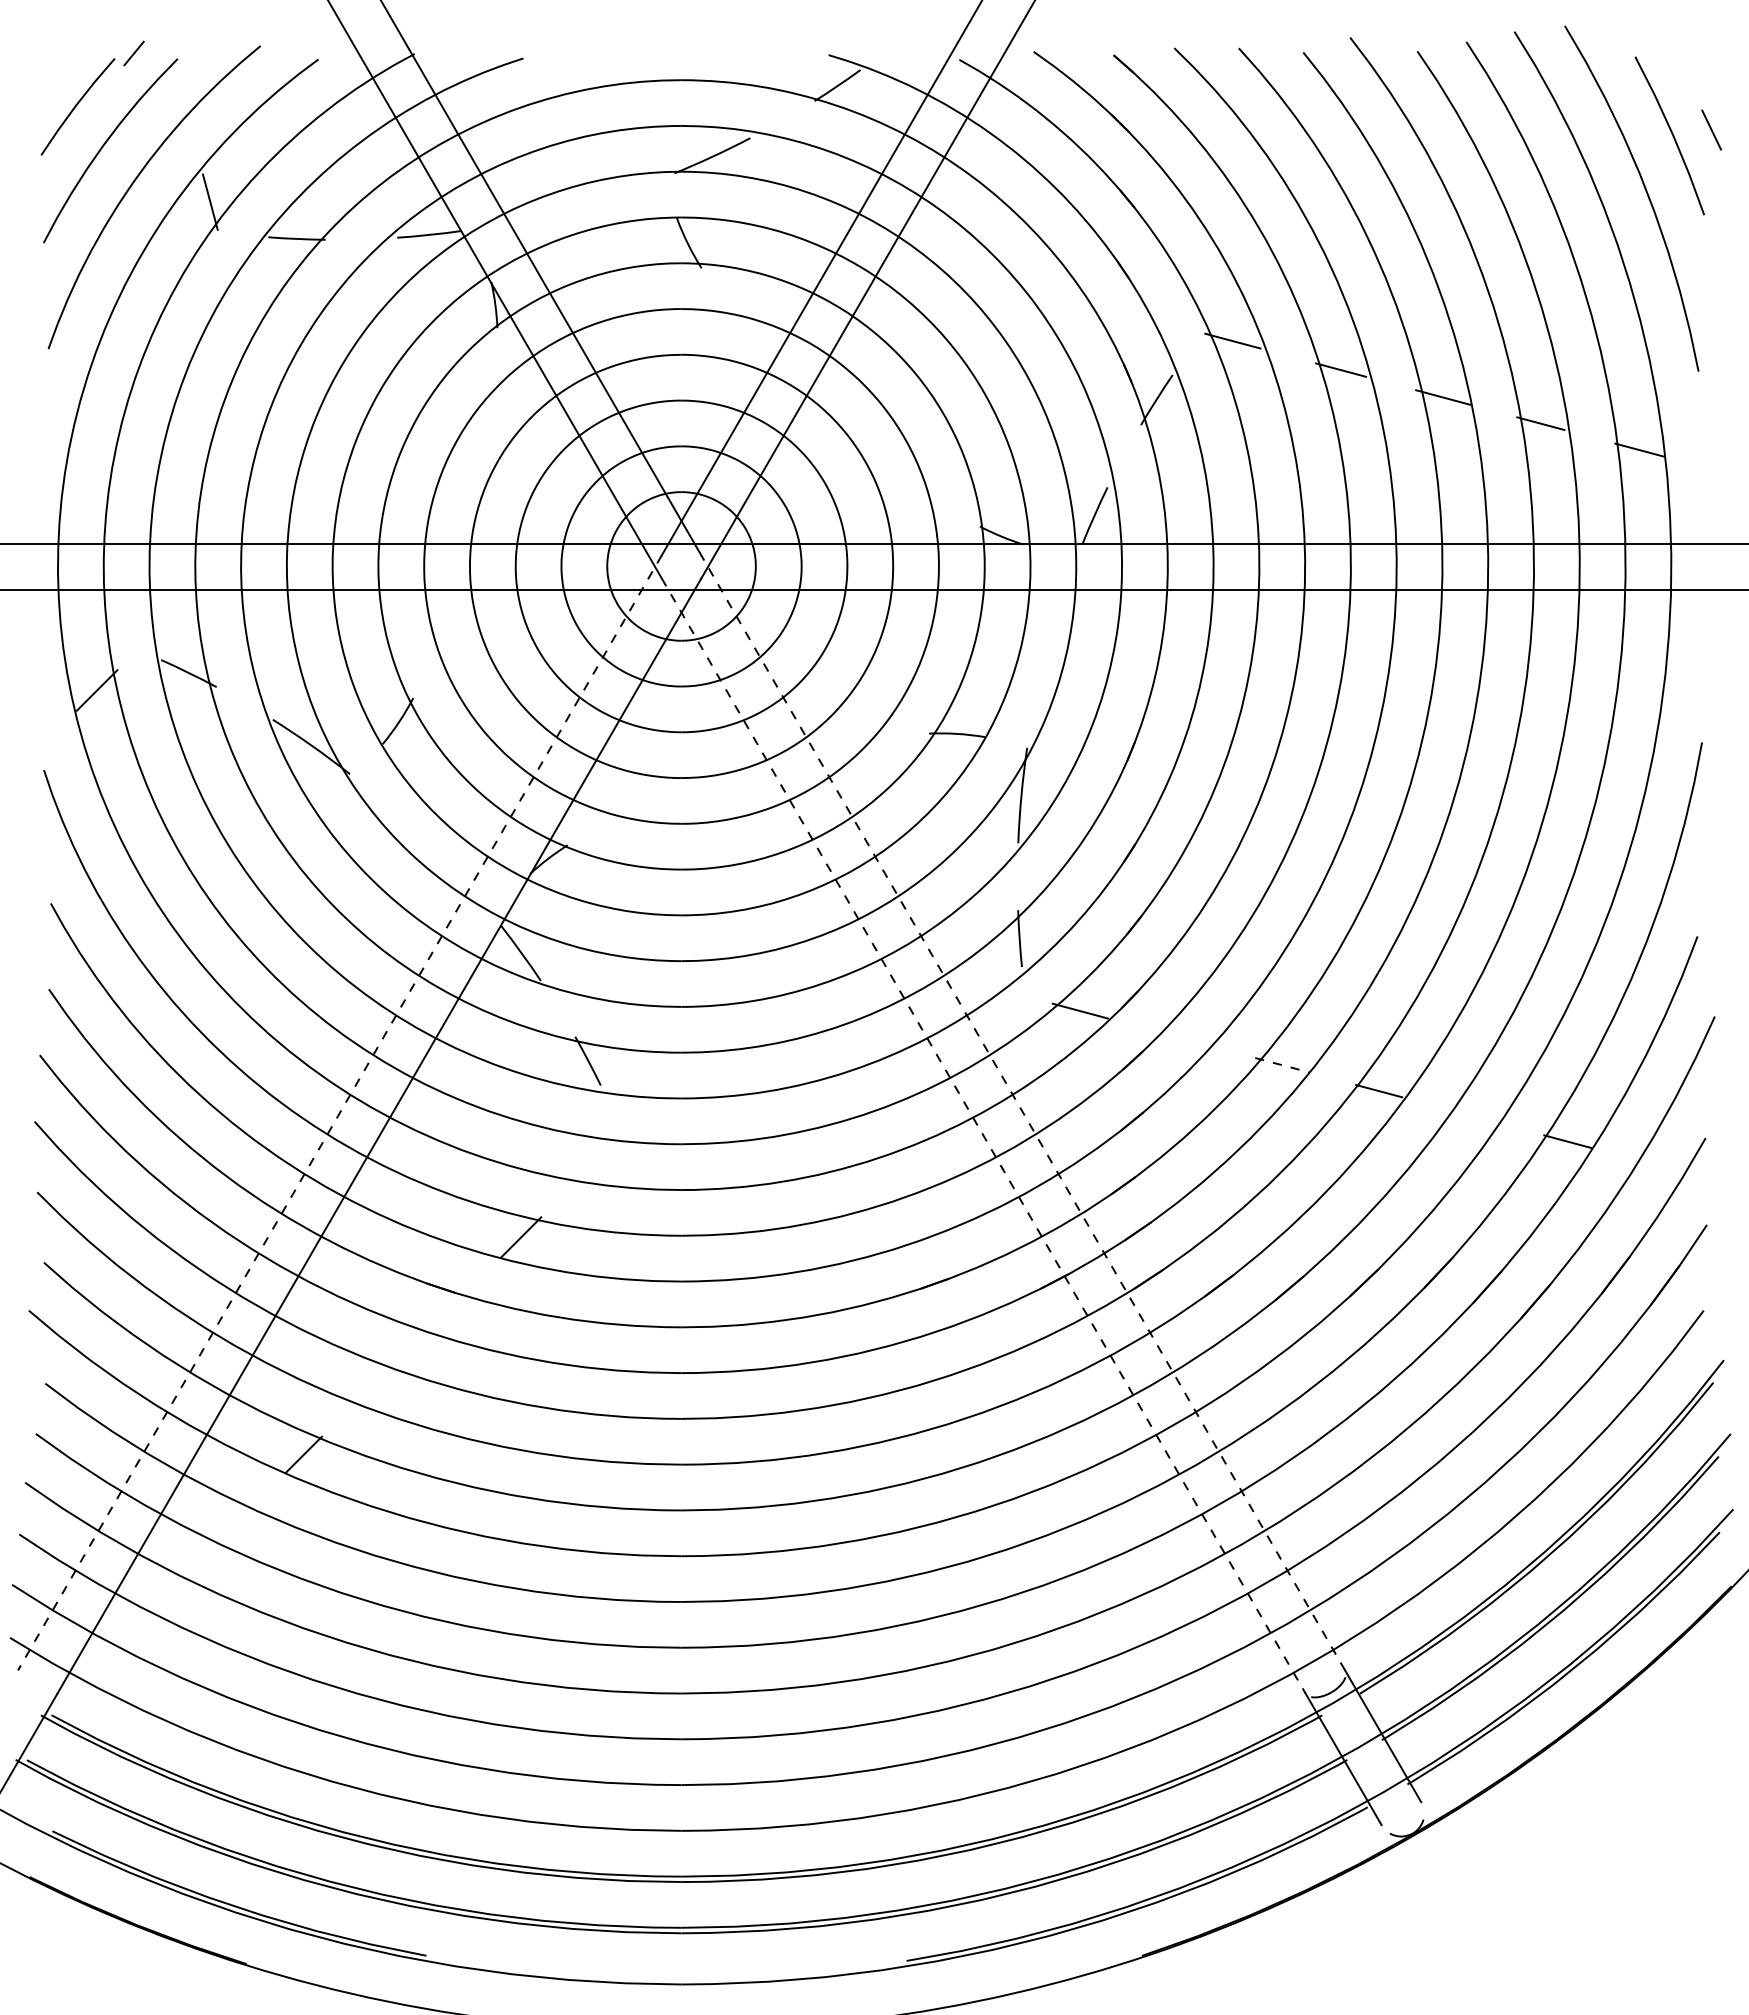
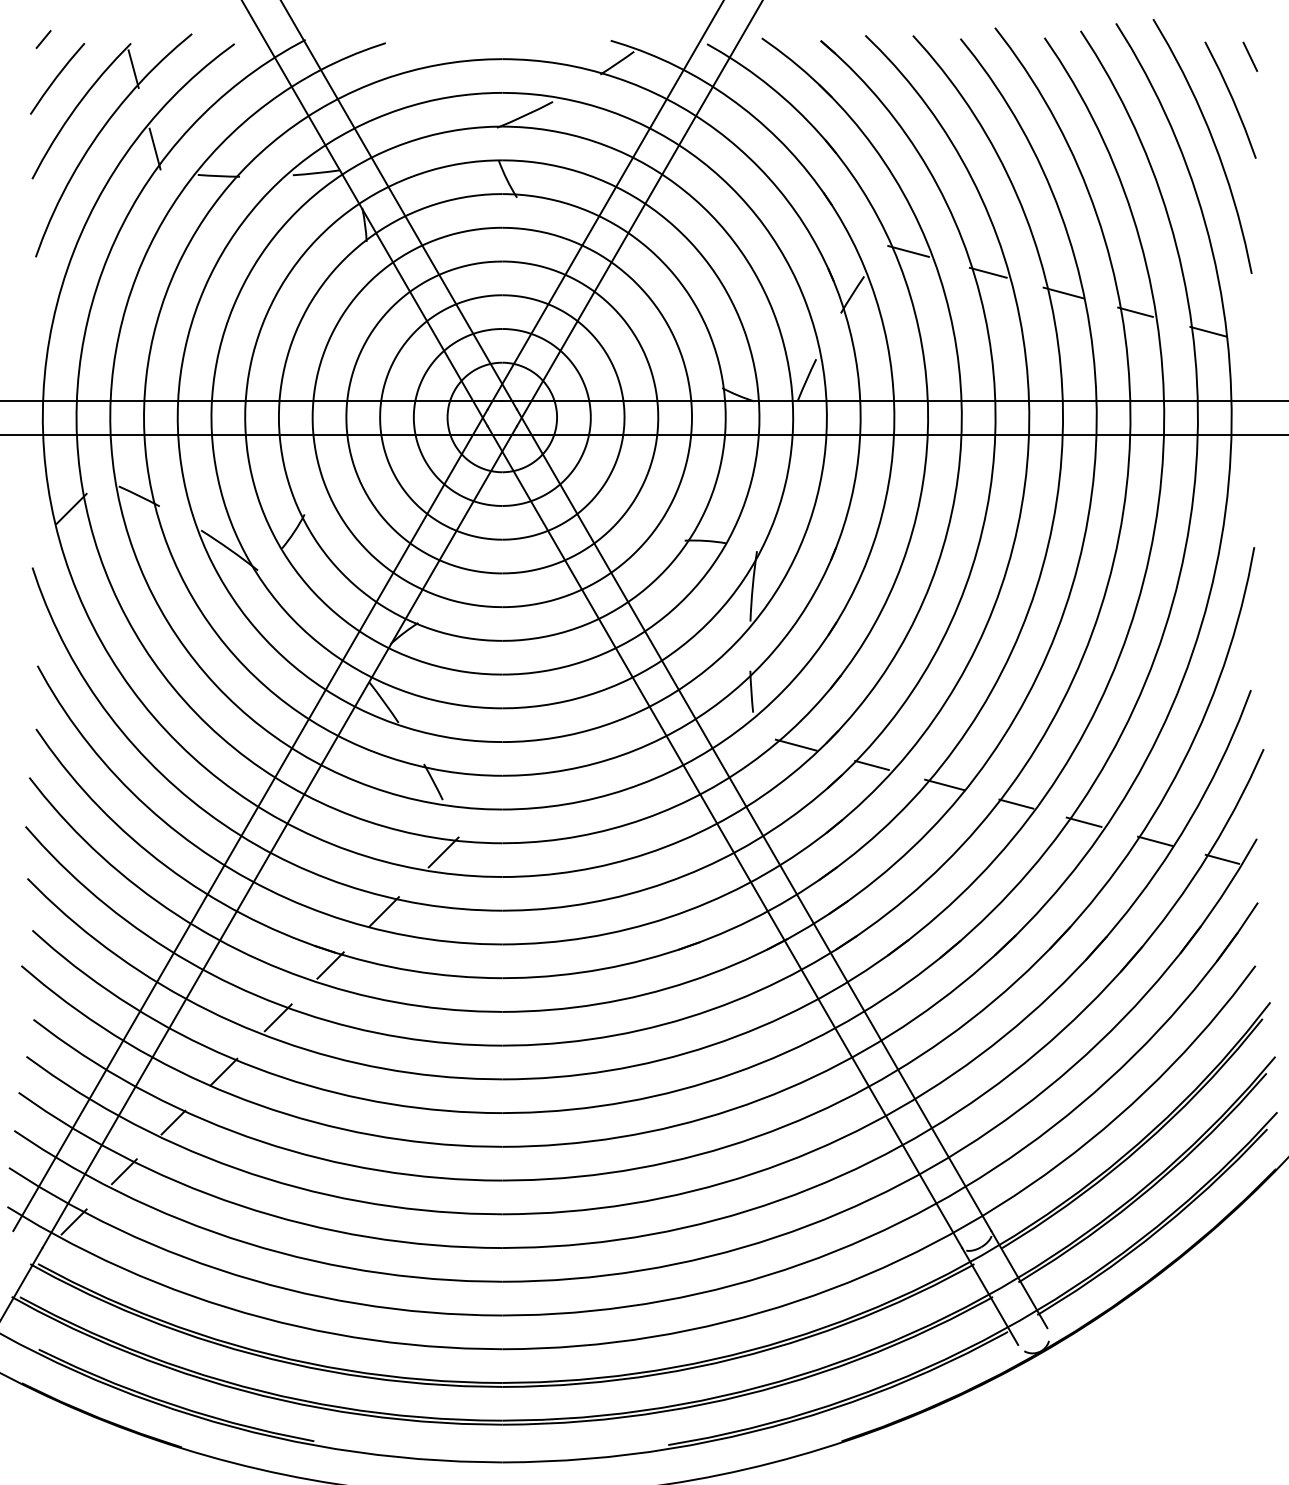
line: (133, 53) -> (43, 39), moved
line: (181, 93) -> (133, 68), added
line: (1711, 129) -> (1250, 56), moved
line: (1183, 1038) -> (872, 765), added
line: (1282, 1065) -> (945, 785), dashed -> solid
line: (339, 1112) -> (250, 819), dashed -> solid
line: (1023, 1112) -> (754, 819), dashed -> solid
line: (1470, 1115) -> (1083, 822), added
line: (983, 1135) -> (724, 836), dashed -> solid
line: (601, 1156) -> (443, 852), added
line: (1658, 1166) -> (1222, 859), added
line: (448, 1309) -> (330, 965), added
line: (377, 1380) -> (278, 1017), added
line: (235, 1523) -> (173, 1122), added
line: (168, 1589) -> (124, 1171), added
line: (100, 1658) -> (74, 1222), added

